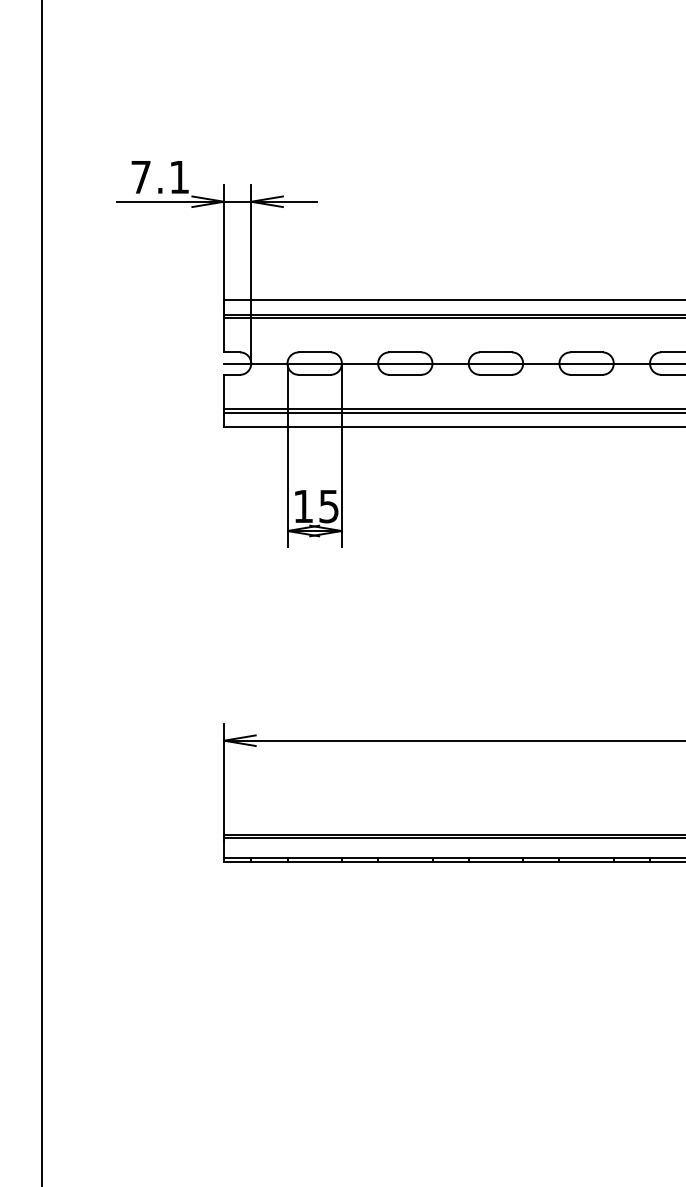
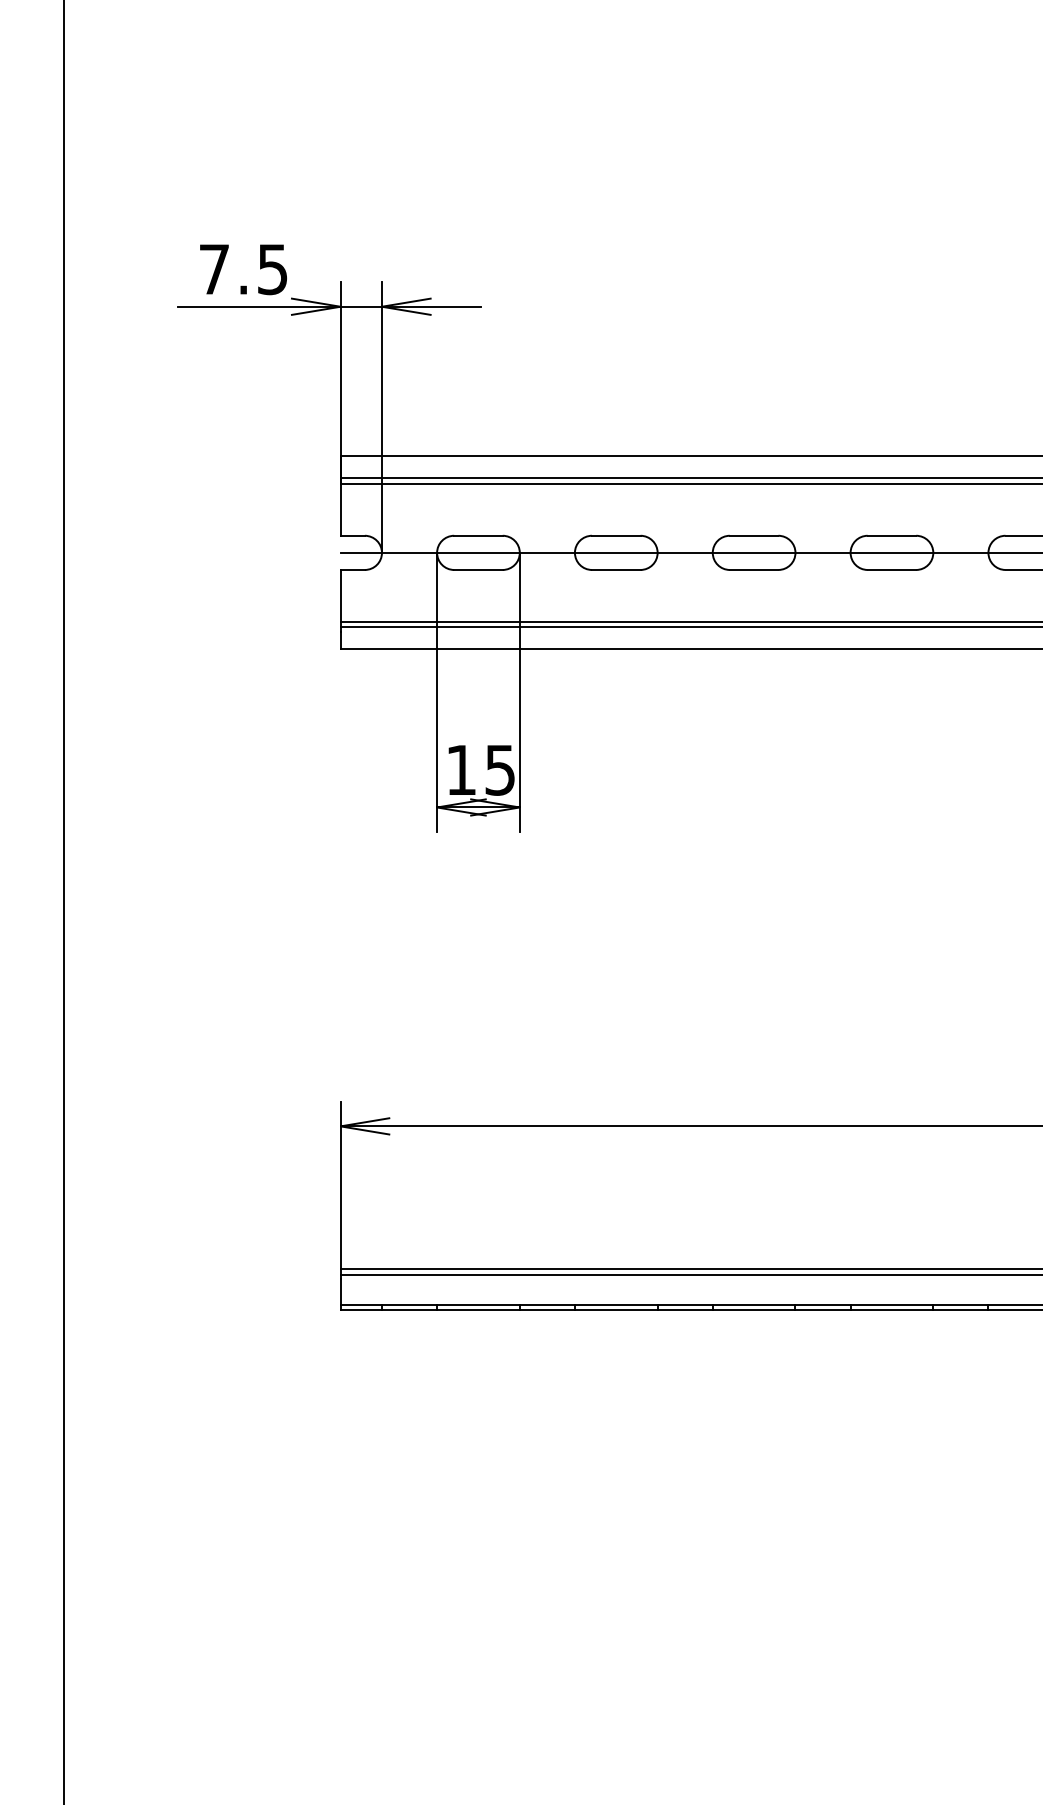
text: (178, 177) -> (271, 269), 7.1 -> 7.5

